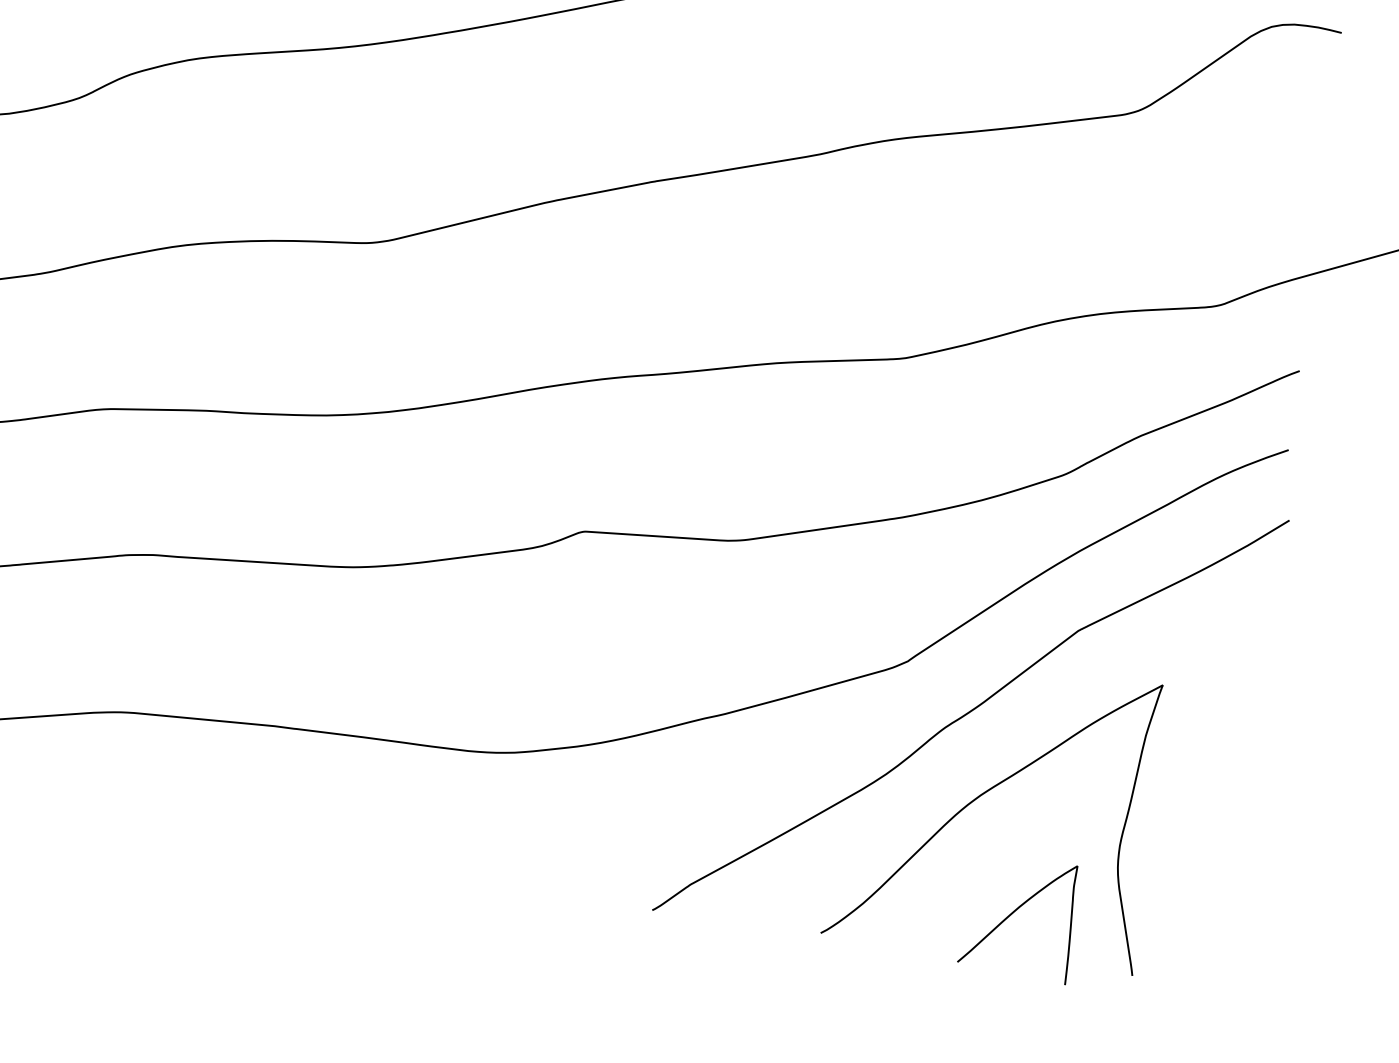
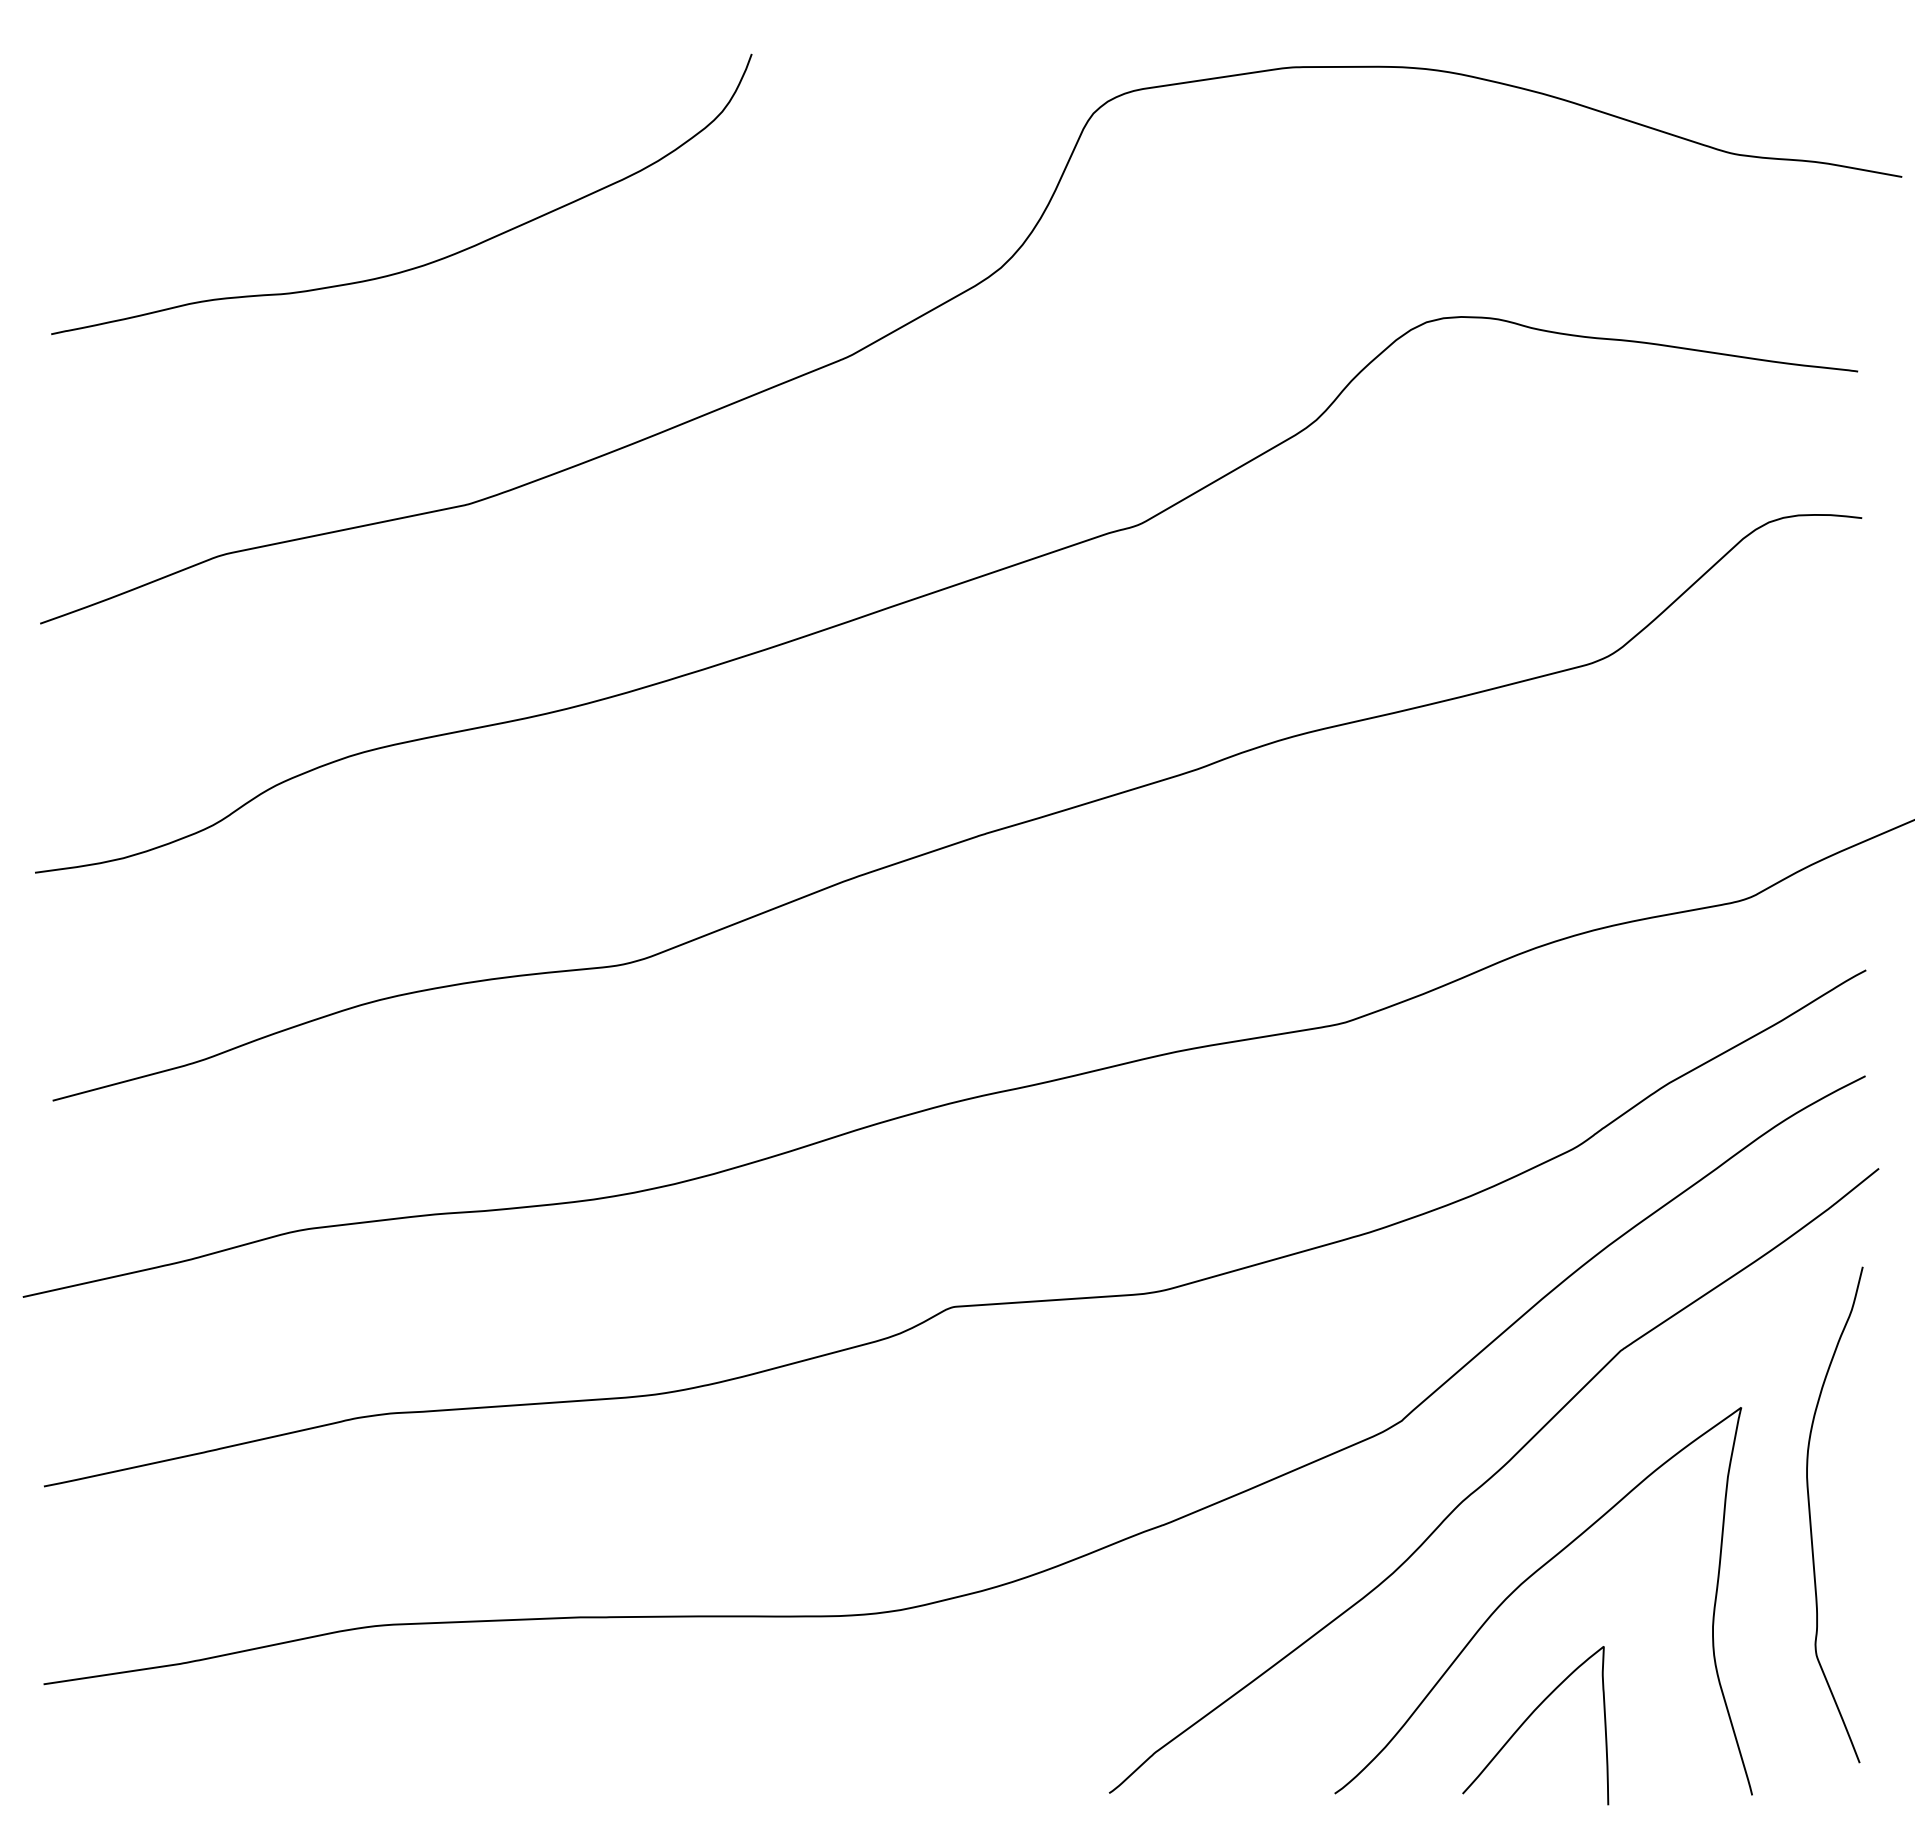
curve: (1204, 775) -> (1811, 1519), added
curve: (1012, 914) -> (1526, 1721), moved

